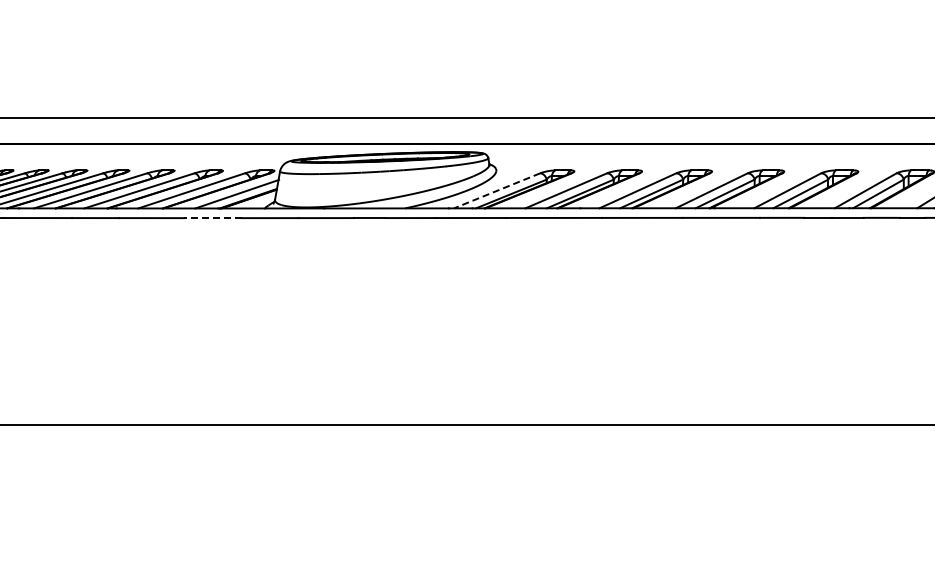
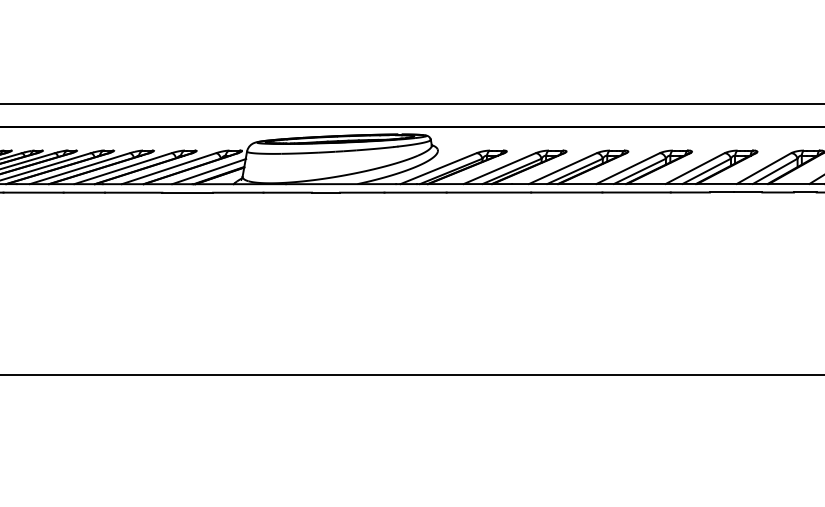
line: (497, 190) -> (438, 168), dashed -> solid
line: (212, 218) -> (187, 193), dashed -> solid

